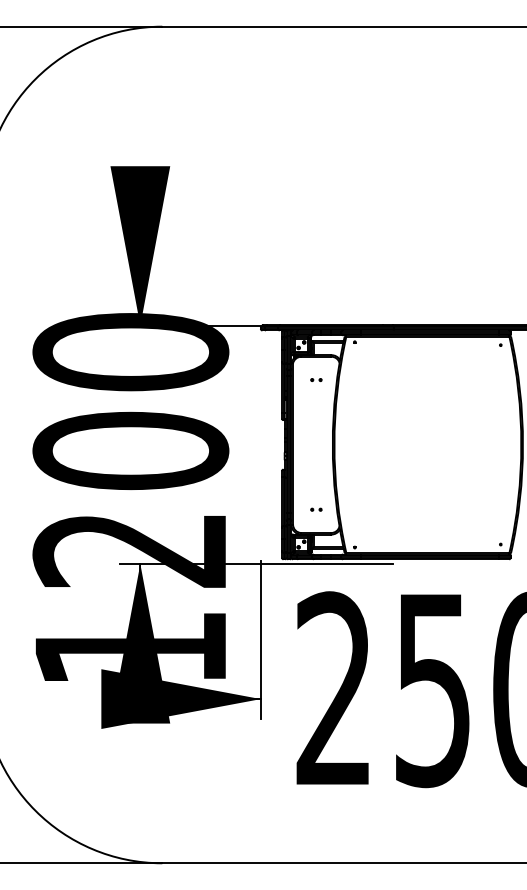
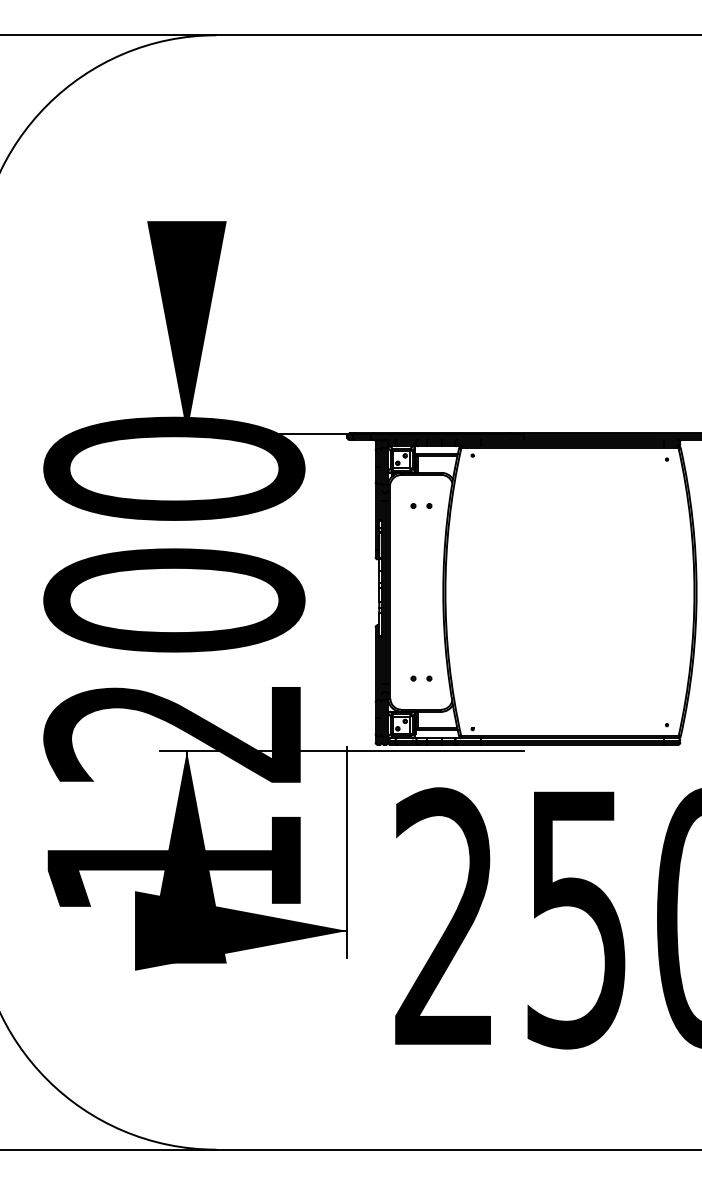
part: (316, 379) -> (421, 505), size x1.43
part: (316, 509) -> (421, 678), size x1.43

